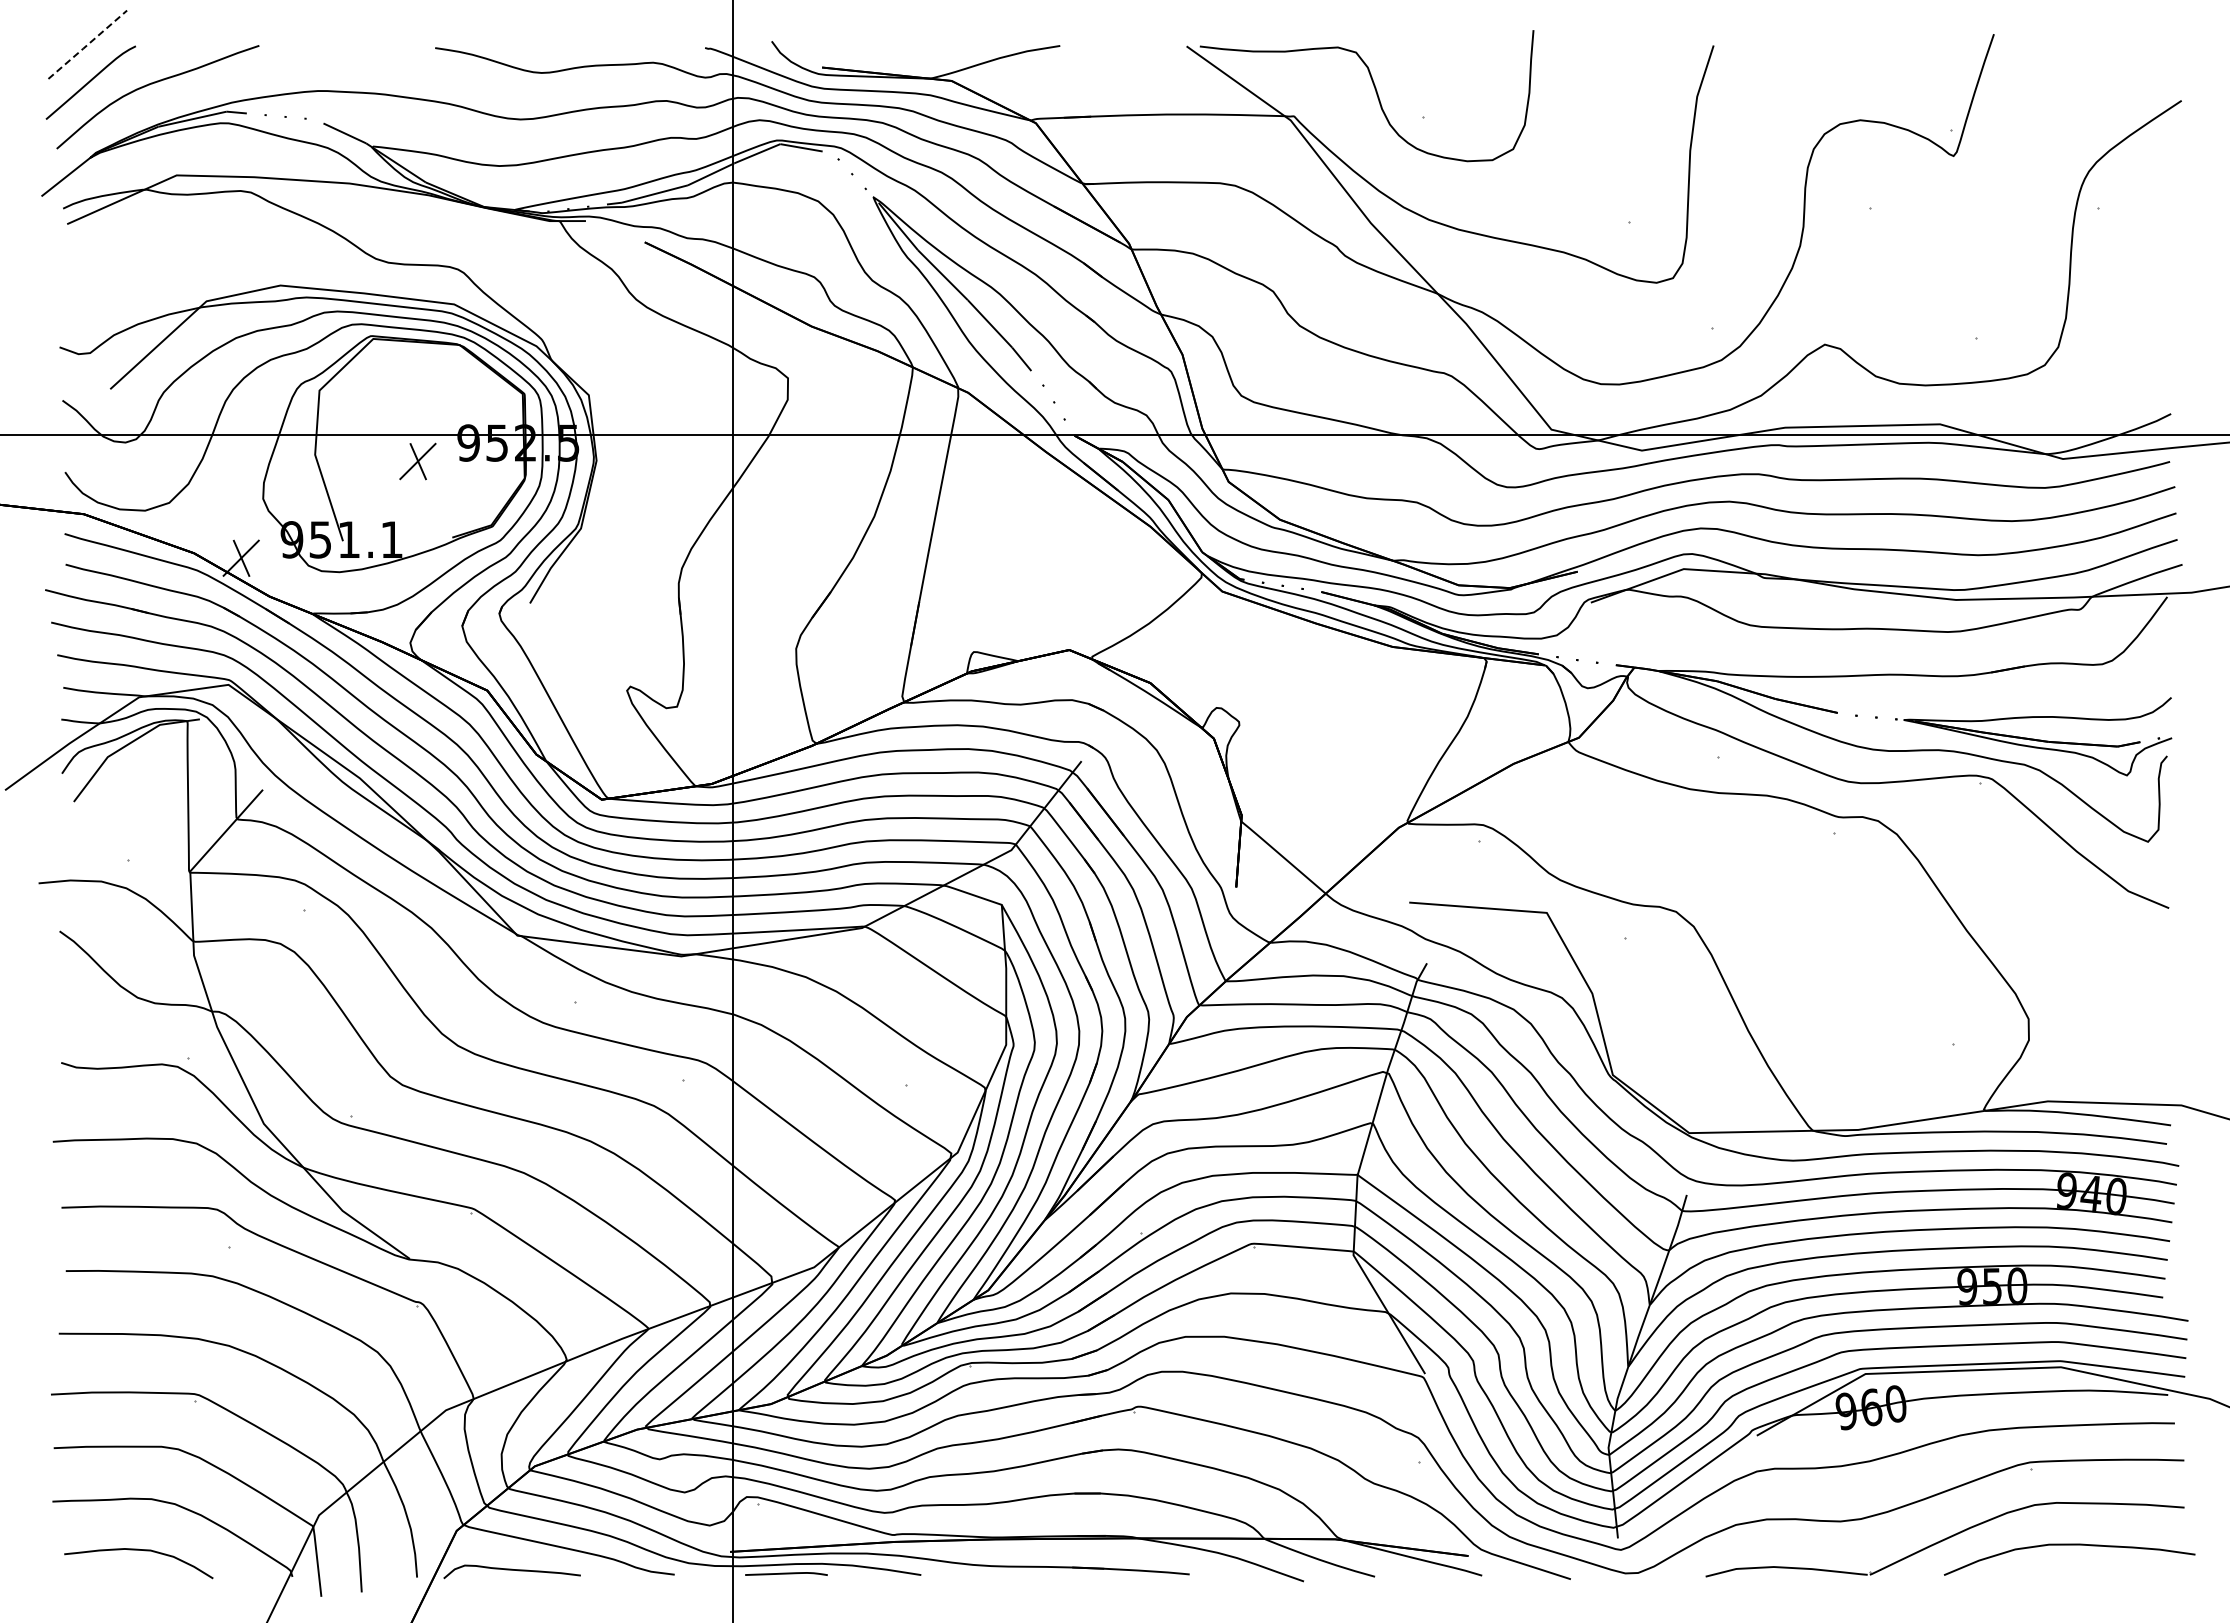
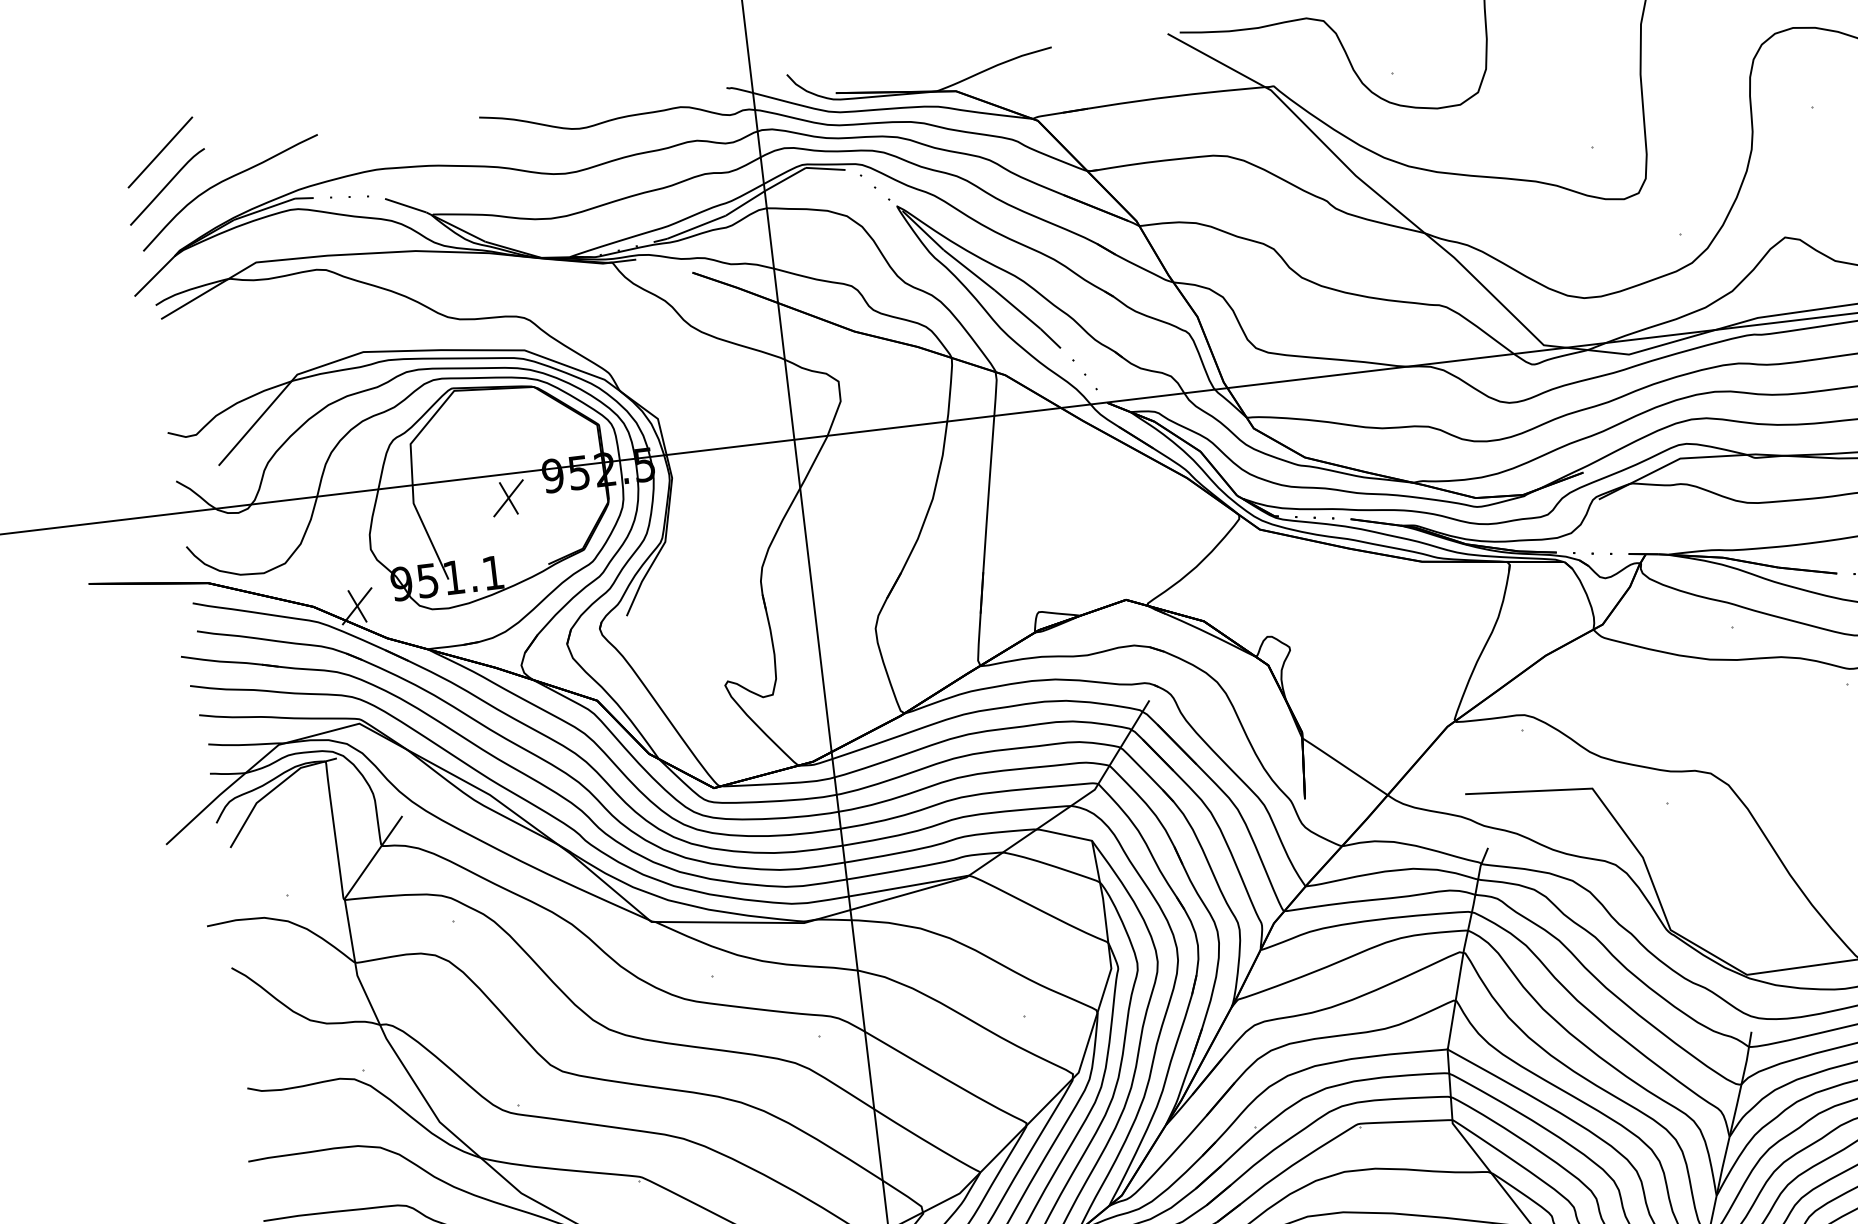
line: (87, 44) -> (160, 152), dashed -> solid

